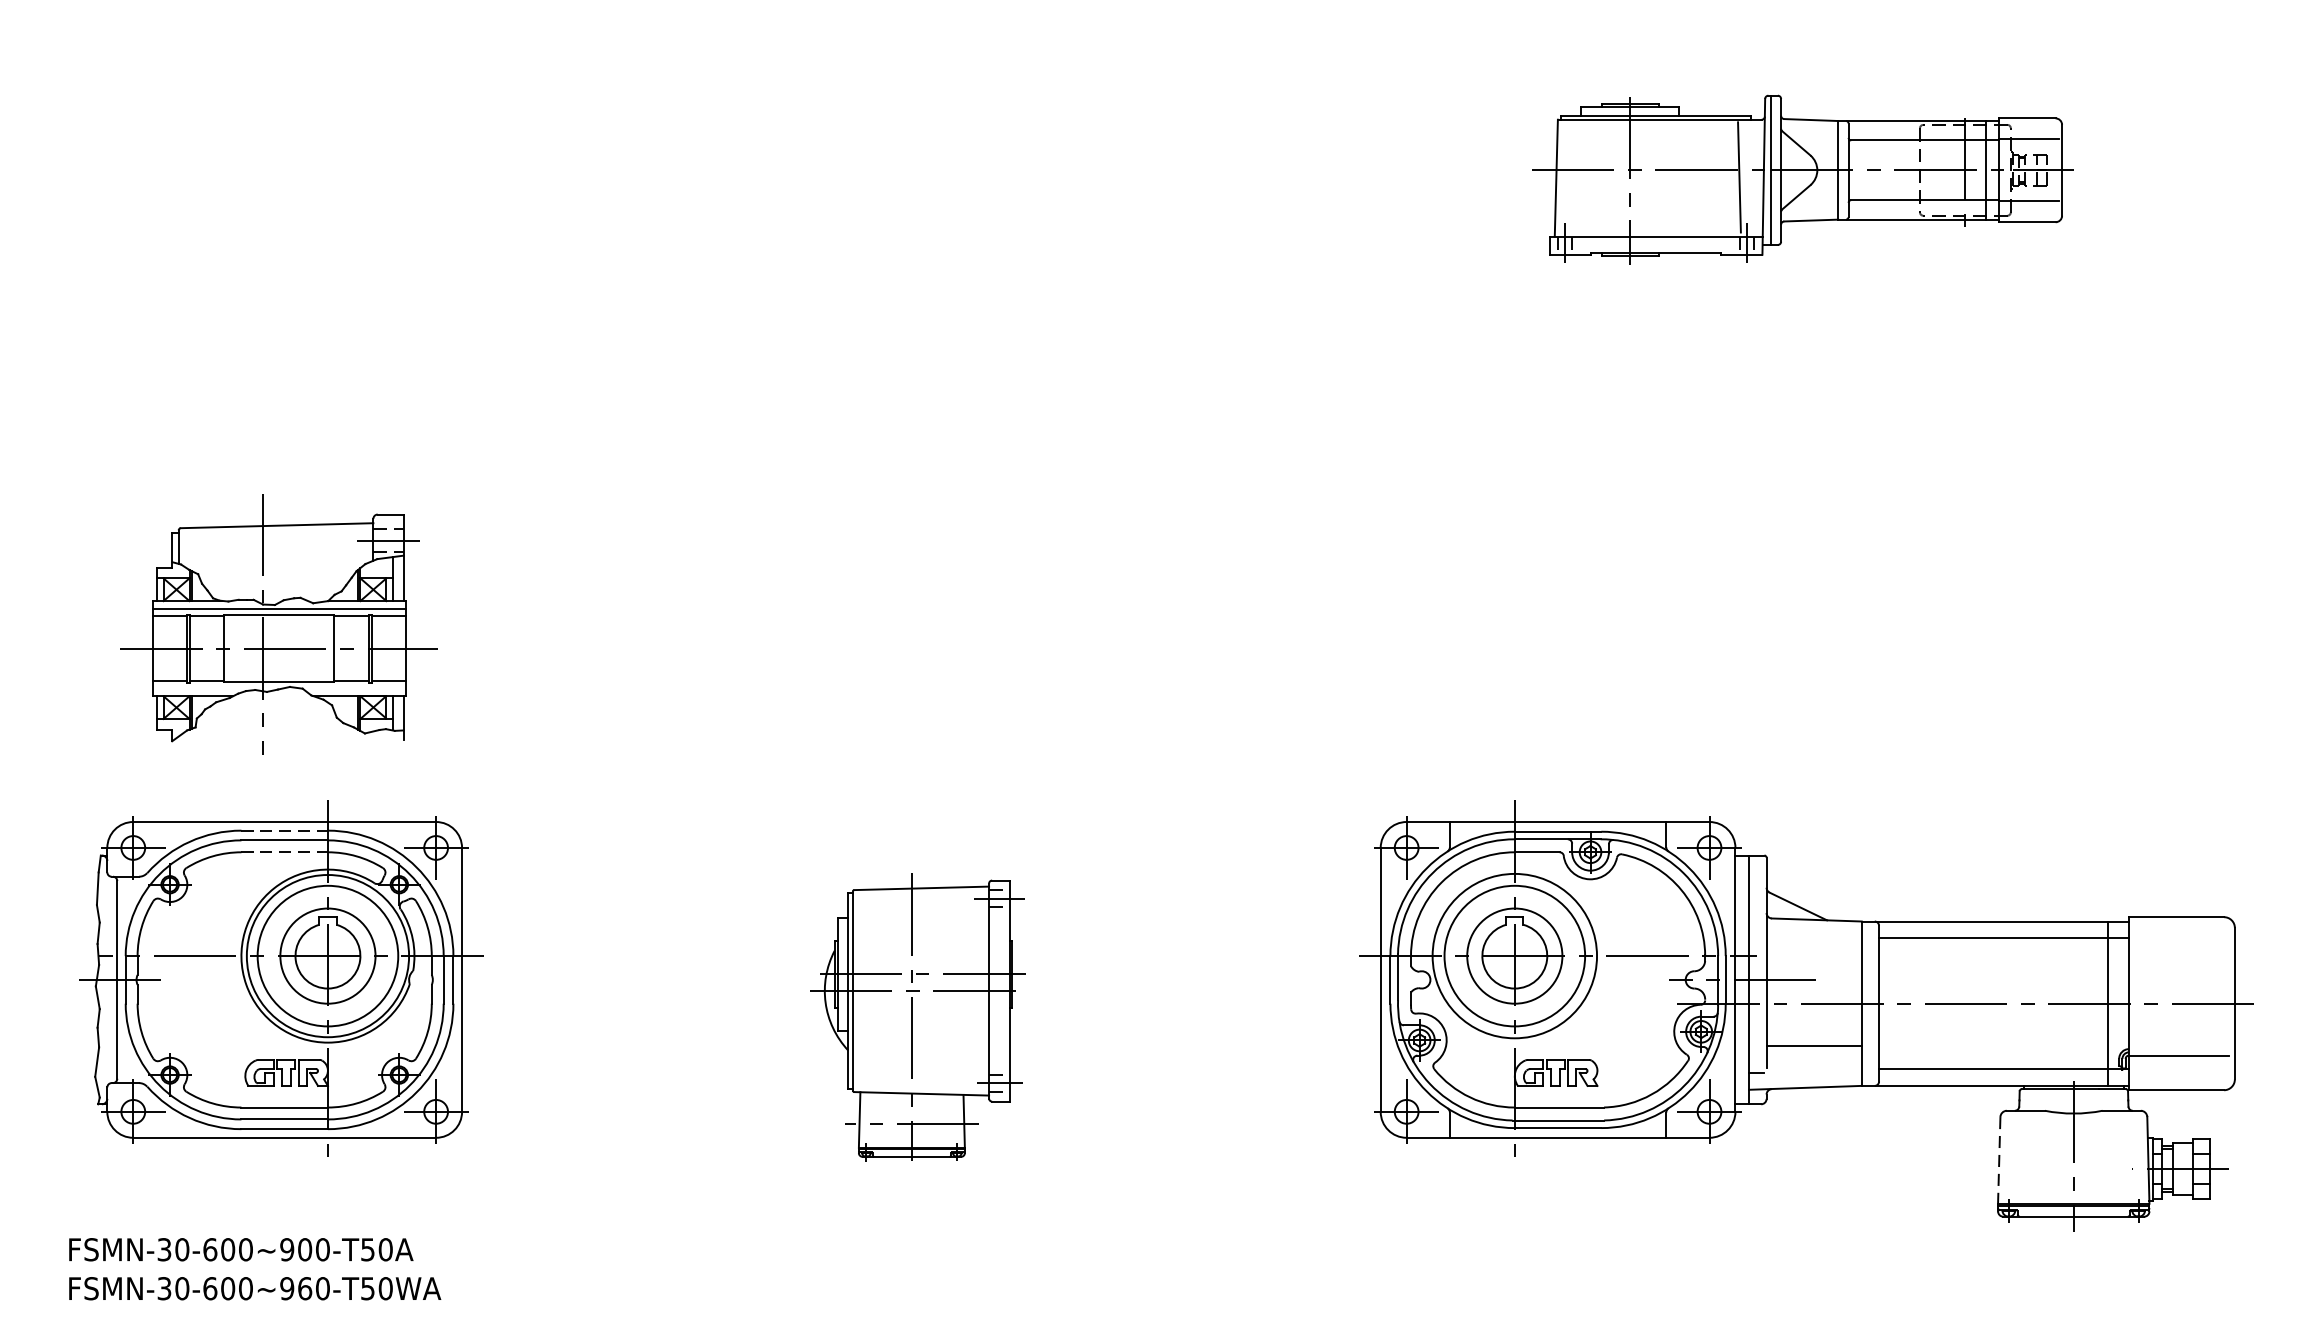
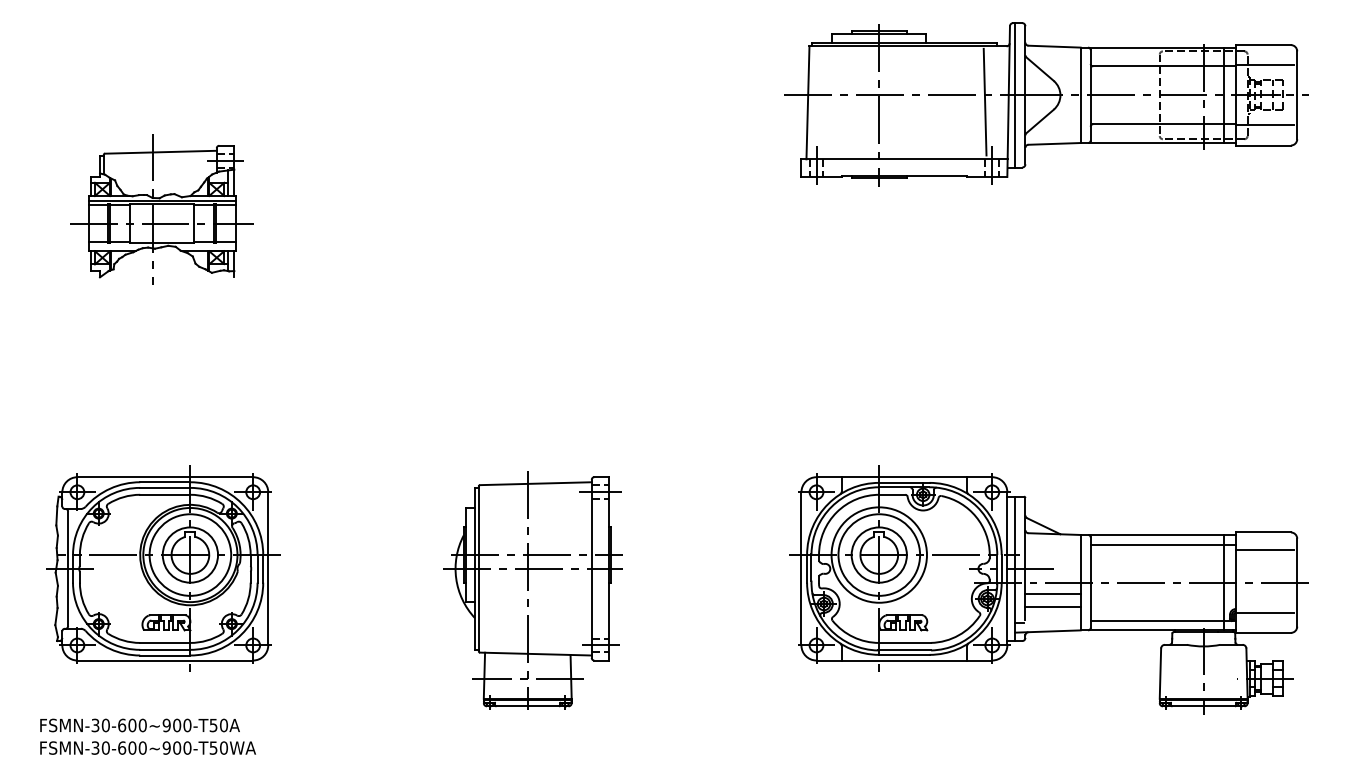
part: (1802, 179) -> (1046, 104), size x1.67
part: (278, 624) -> (161, 209), moved
line: (285, 831) -> (165, 482), dashed -> solid
line: (285, 851) -> (165, 494), dashed -> solid
line: (2178, 948) -> (1264, 550), added
part: (917, 1017) -> (532, 590), size x1.43
line: (1813, 1024) -> (1052, 594), added
line: (1999, 1161) -> (1160, 674), dashed -> solid
text: (305, 1287) -> (177, 747), FSMN-30-600~960-T50WA -> FSMN-30-600~900-T50WA

